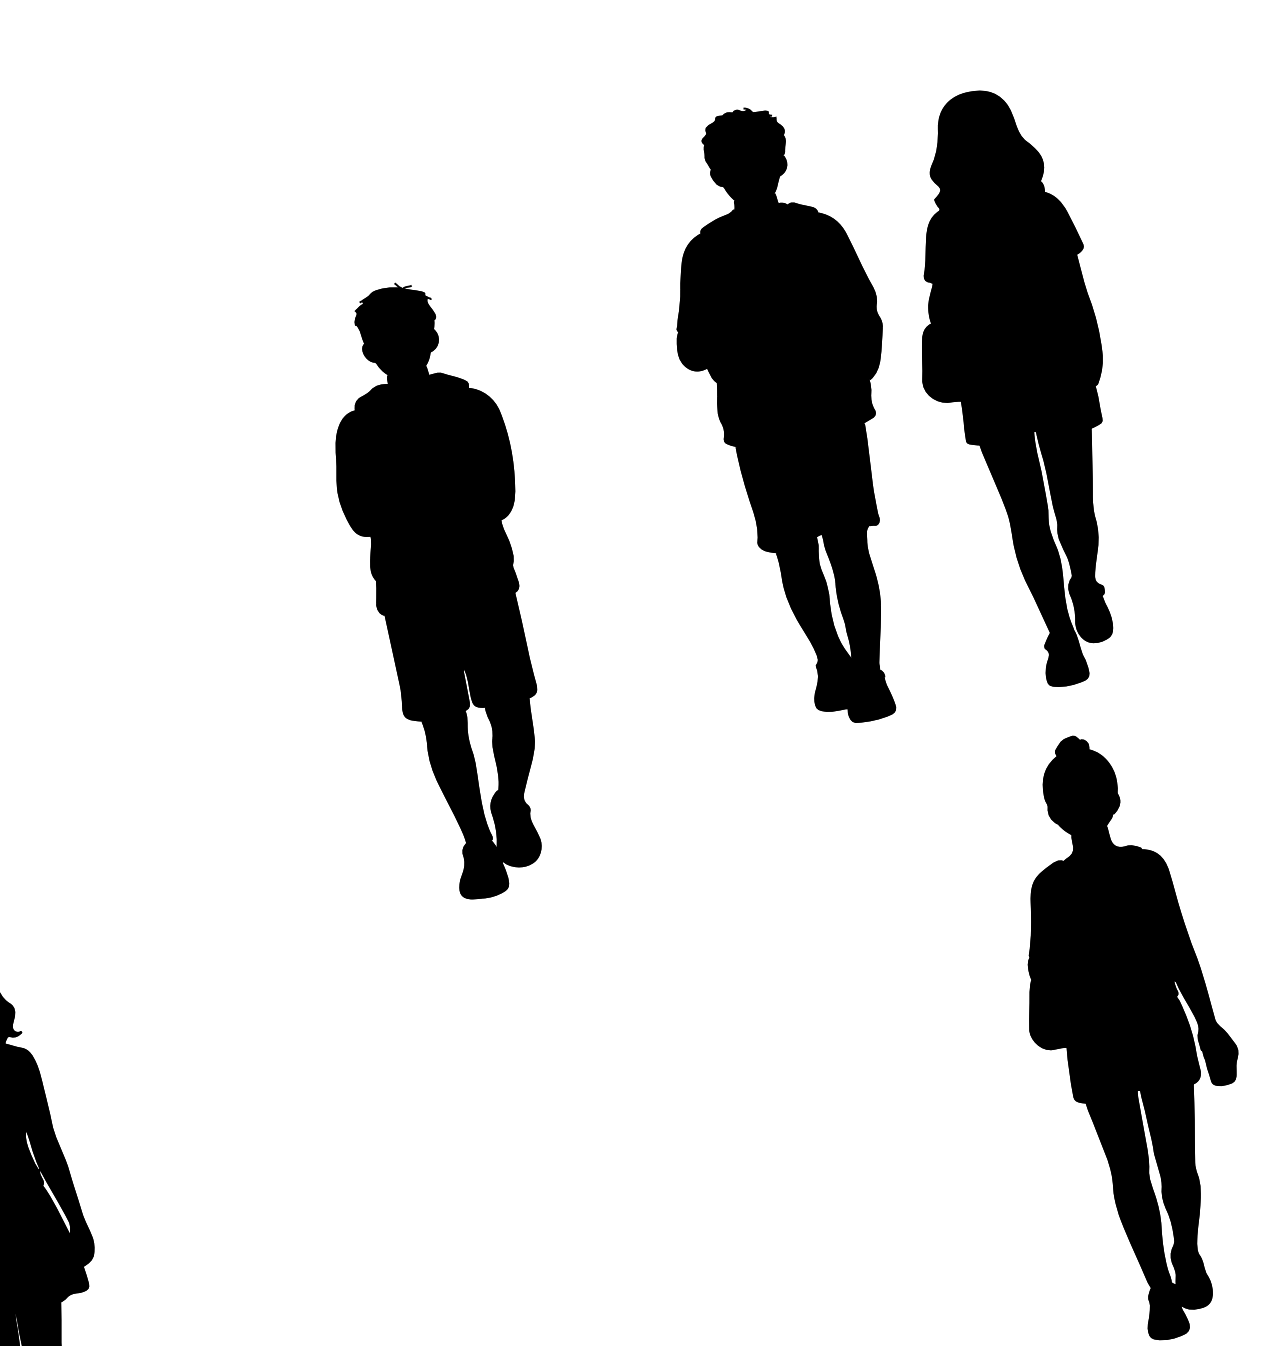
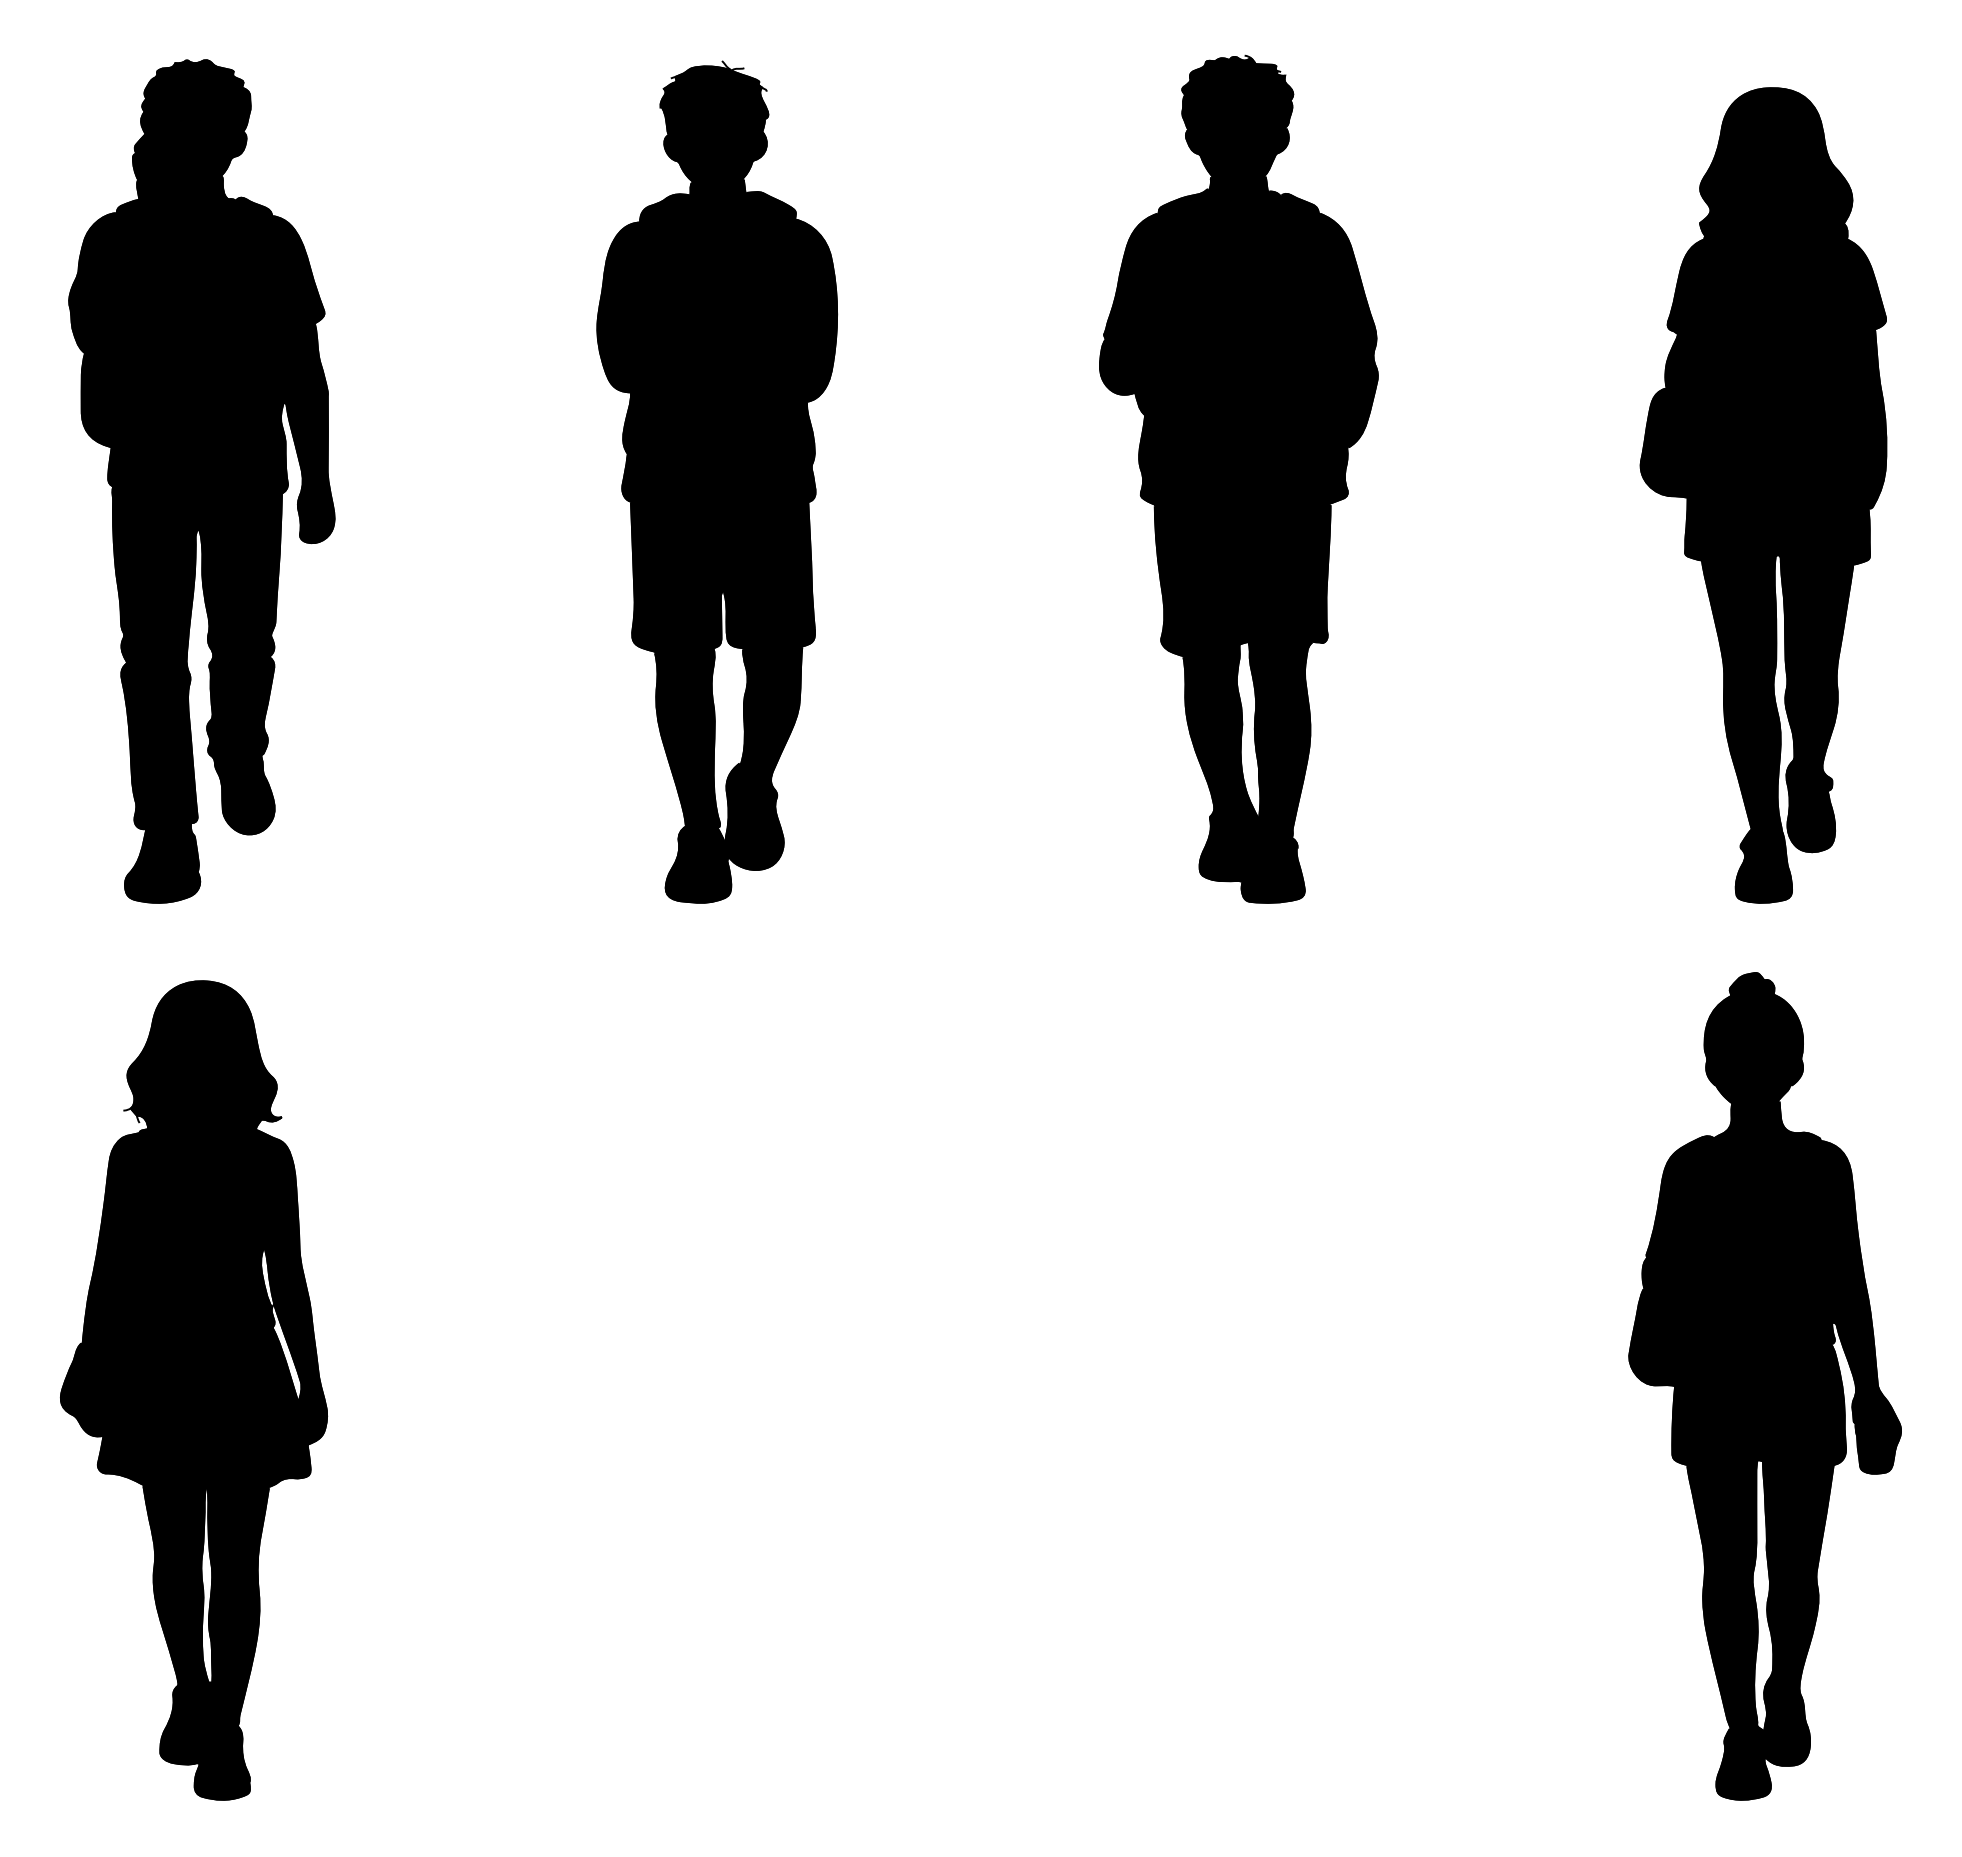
part: (793, 416) -> (1238, 478), moved
part: (445, 589) -> (717, 481), moved

